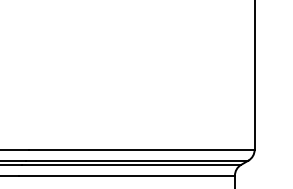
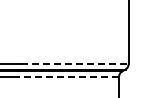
line: (141, 150) -> (74, 64), solid -> dashed
line: (126, 175) -> (67, 76), solid -> dashed

